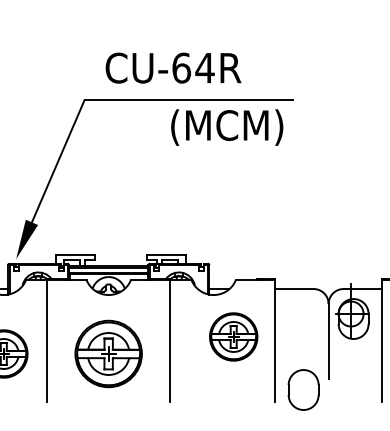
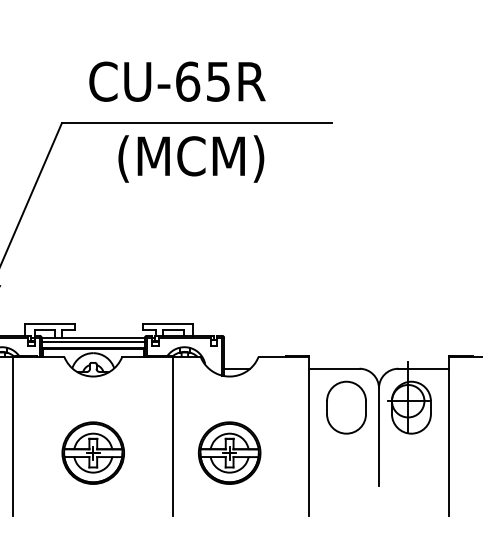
text: (204, 68) -> (217, 82), CU-64R -> CU-65R
text: (227, 127) -> (191, 158), moved
part: (233, 336) -> (229, 452), moved
part: (108, 353) -> (92, 452), size x0.71
part: (303, 389) -> (346, 407), moved

